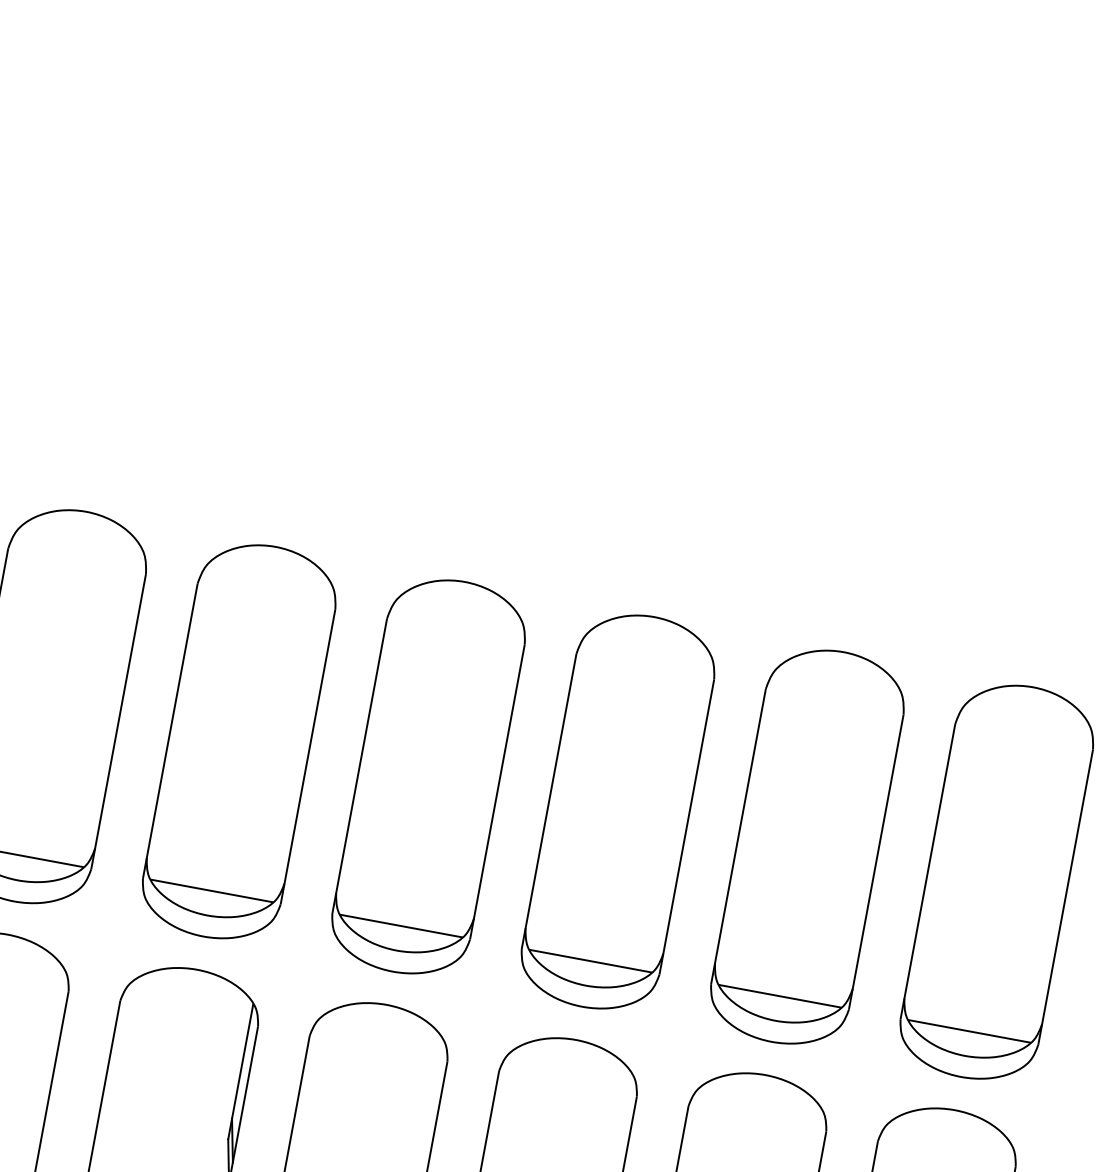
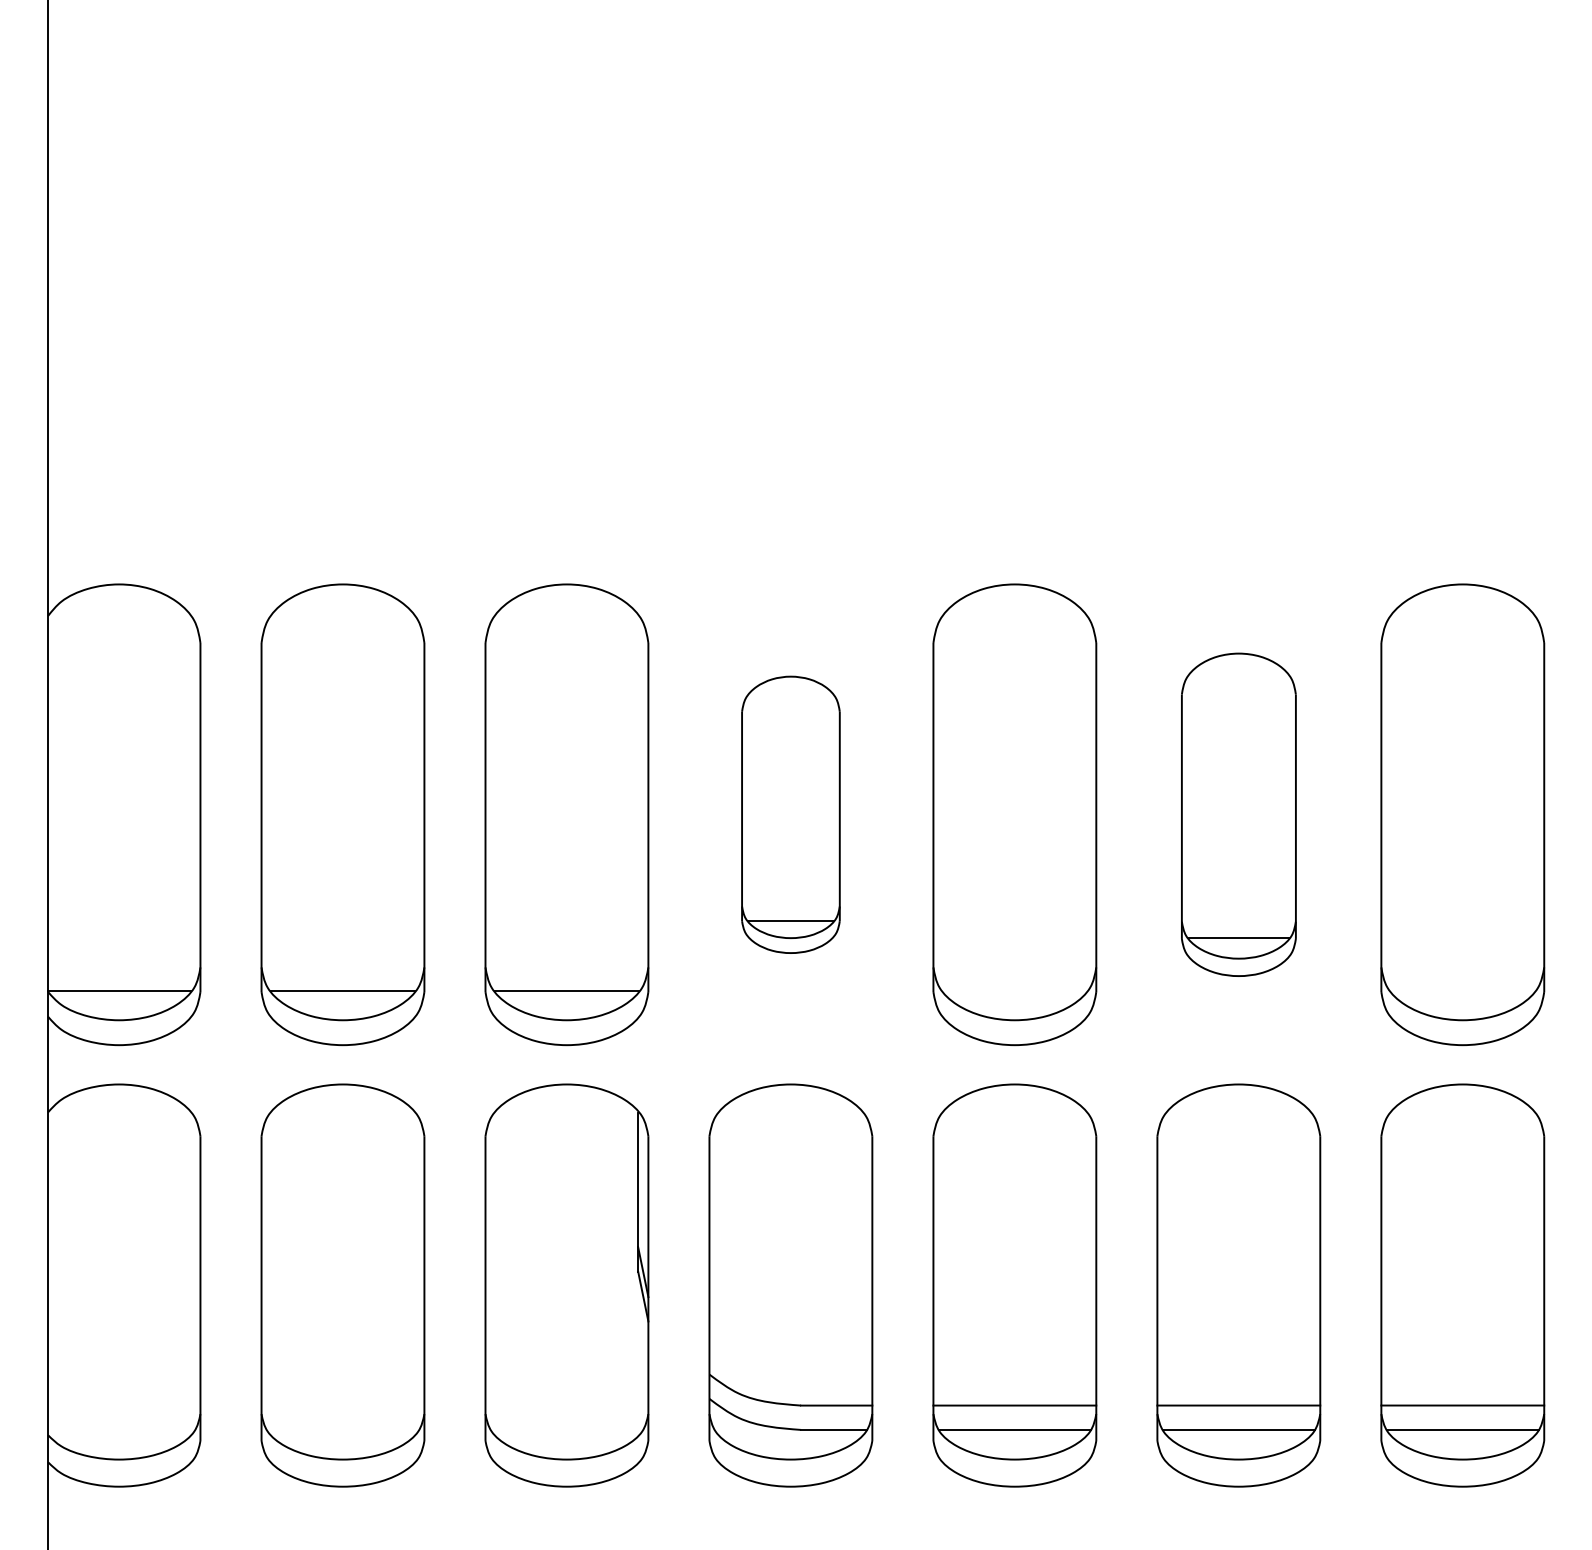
part: (428, 776) -> (790, 814), size x0.6
part: (807, 846) -> (1238, 814), size x0.7
line: (590, 961) -> (1014, 991), removed
line: (969, 1031) -> (1462, 991), removed

